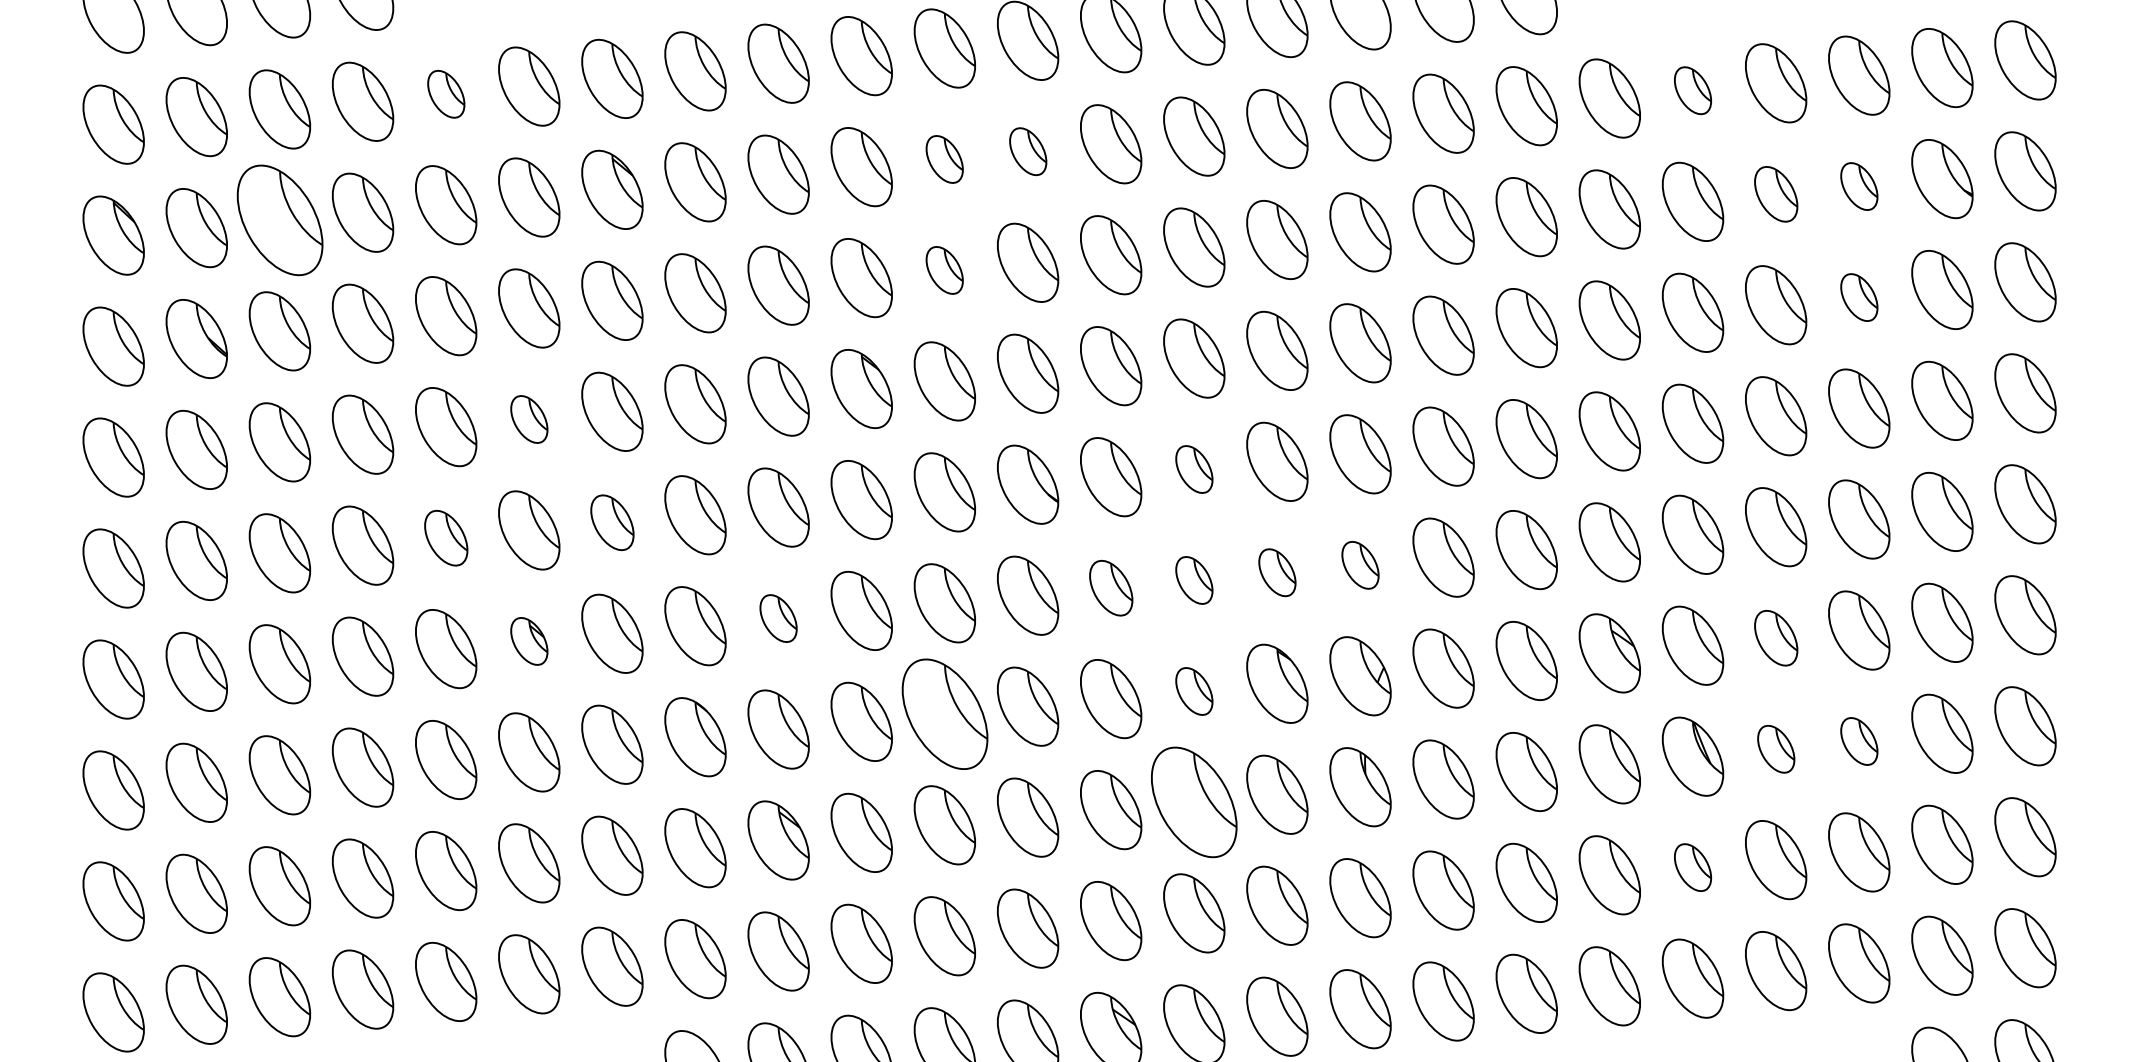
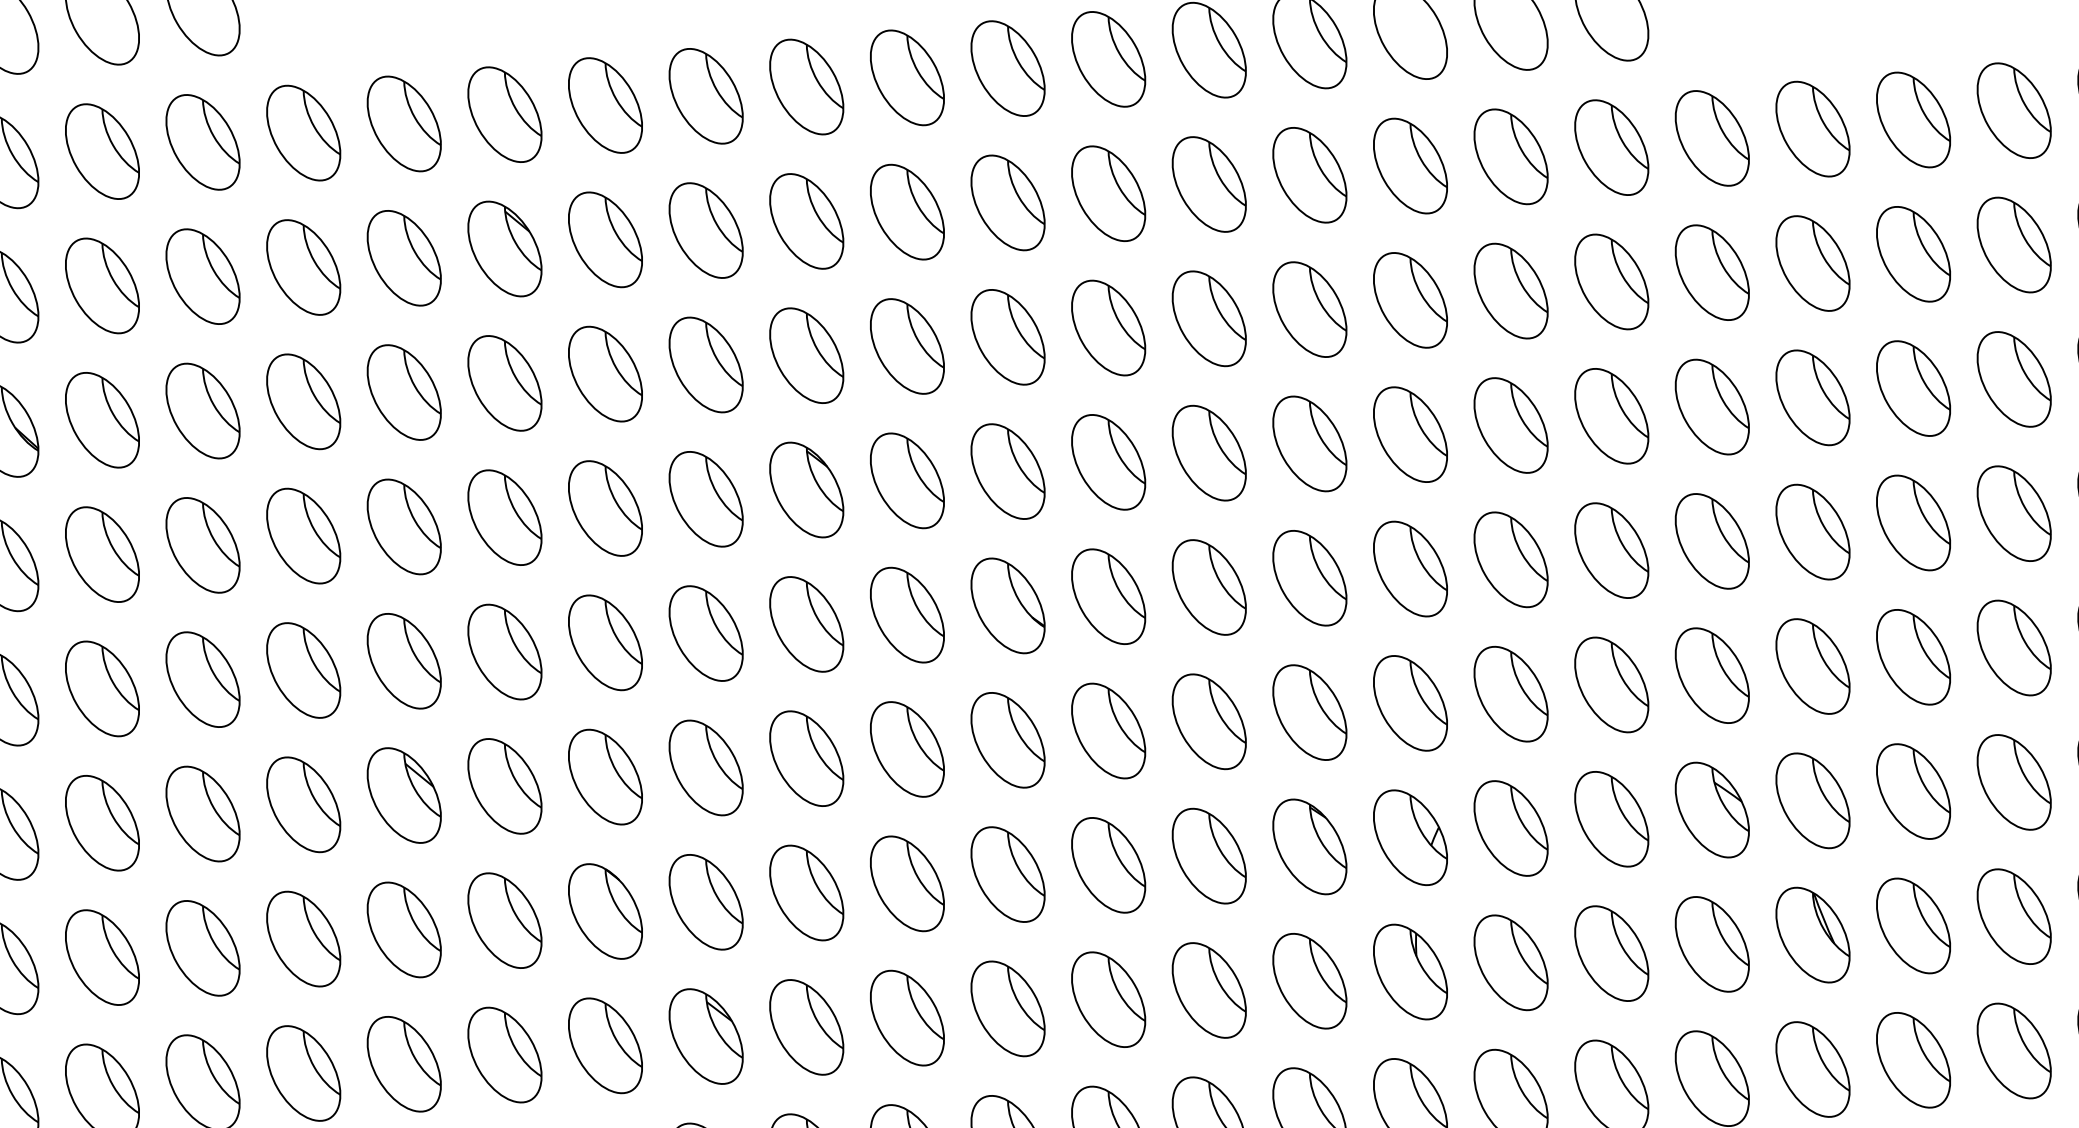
part: (1692, 90) -> (1812, 128), size x1.67
part: (446, 94) -> (304, 133), size x1.67
part: (1028, 151) -> (1008, 202), size x1.67
part: (944, 159) -> (906, 212), size x1.67
part: (1859, 186) -> (2014, 244), size x1.67
part: (1776, 194) -> (1914, 254), size x1.43
part: (279, 220) -> (101, 286), size x0.71
part: (944, 270) -> (906, 346), size x1.67
part: (1859, 297) -> (2014, 379), size x1.67
part: (529, 419) -> (404, 526), size x1.67
part: (1194, 469) -> (1209, 587), size x1.67
part: (612, 522) -> (505, 651), size x1.43
part: (446, 538) -> (304, 670), size x1.43
part: (1360, 565) -> (1410, 703), size x1.67
part: (1277, 572) -> (1310, 712), size x1.67
part: (1194, 580) -> (1209, 721), size x1.67
part: (1111, 588) -> (1109, 731), size x1.43
part: (778, 618) -> (705, 767), size x1.67
part: (1776, 638) -> (1914, 792), size x1.43
part: (529, 641) -> (404, 795), size x1.67
part: (1194, 691) -> (1209, 856), size x1.67
part: (944, 714) -> (906, 884), size x0.71
part: (1859, 741) -> (2014, 916), size x1.67
part: (1776, 749) -> (1914, 926), size x1.67
part: (1194, 802) -> (1209, 990), size x0.71
part: (1692, 867) -> (1812, 1069), size x1.67

